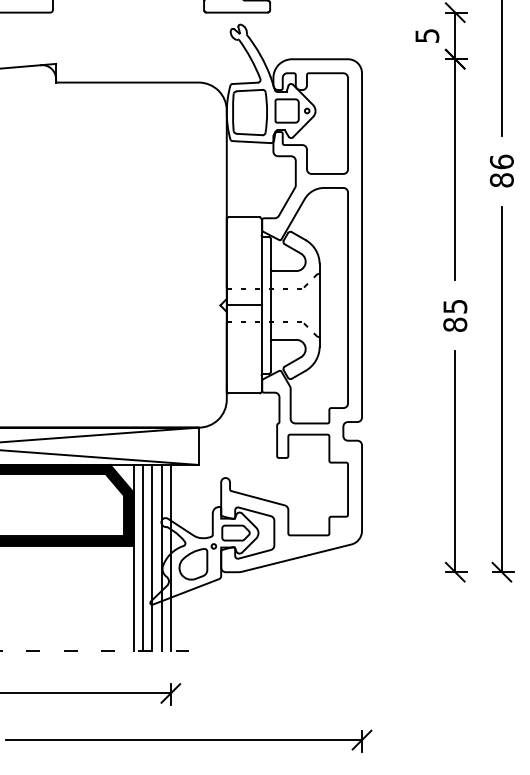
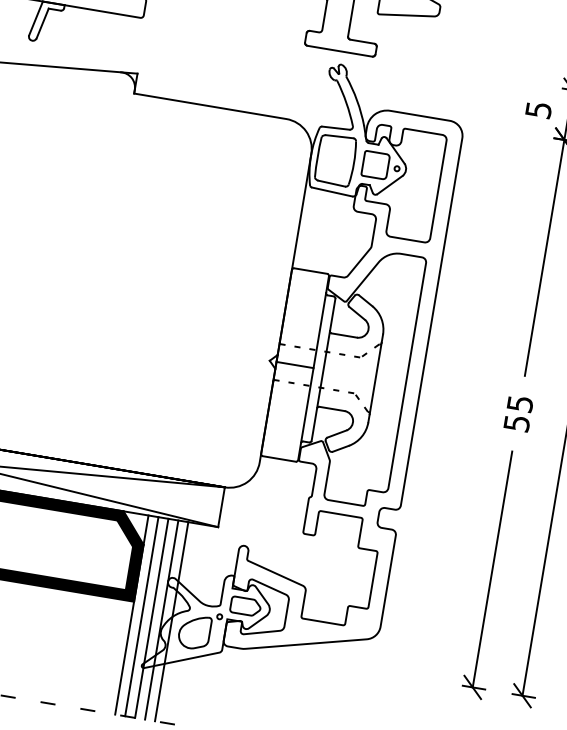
text: (455, 324) -> (517, 423), 85 -> 55

